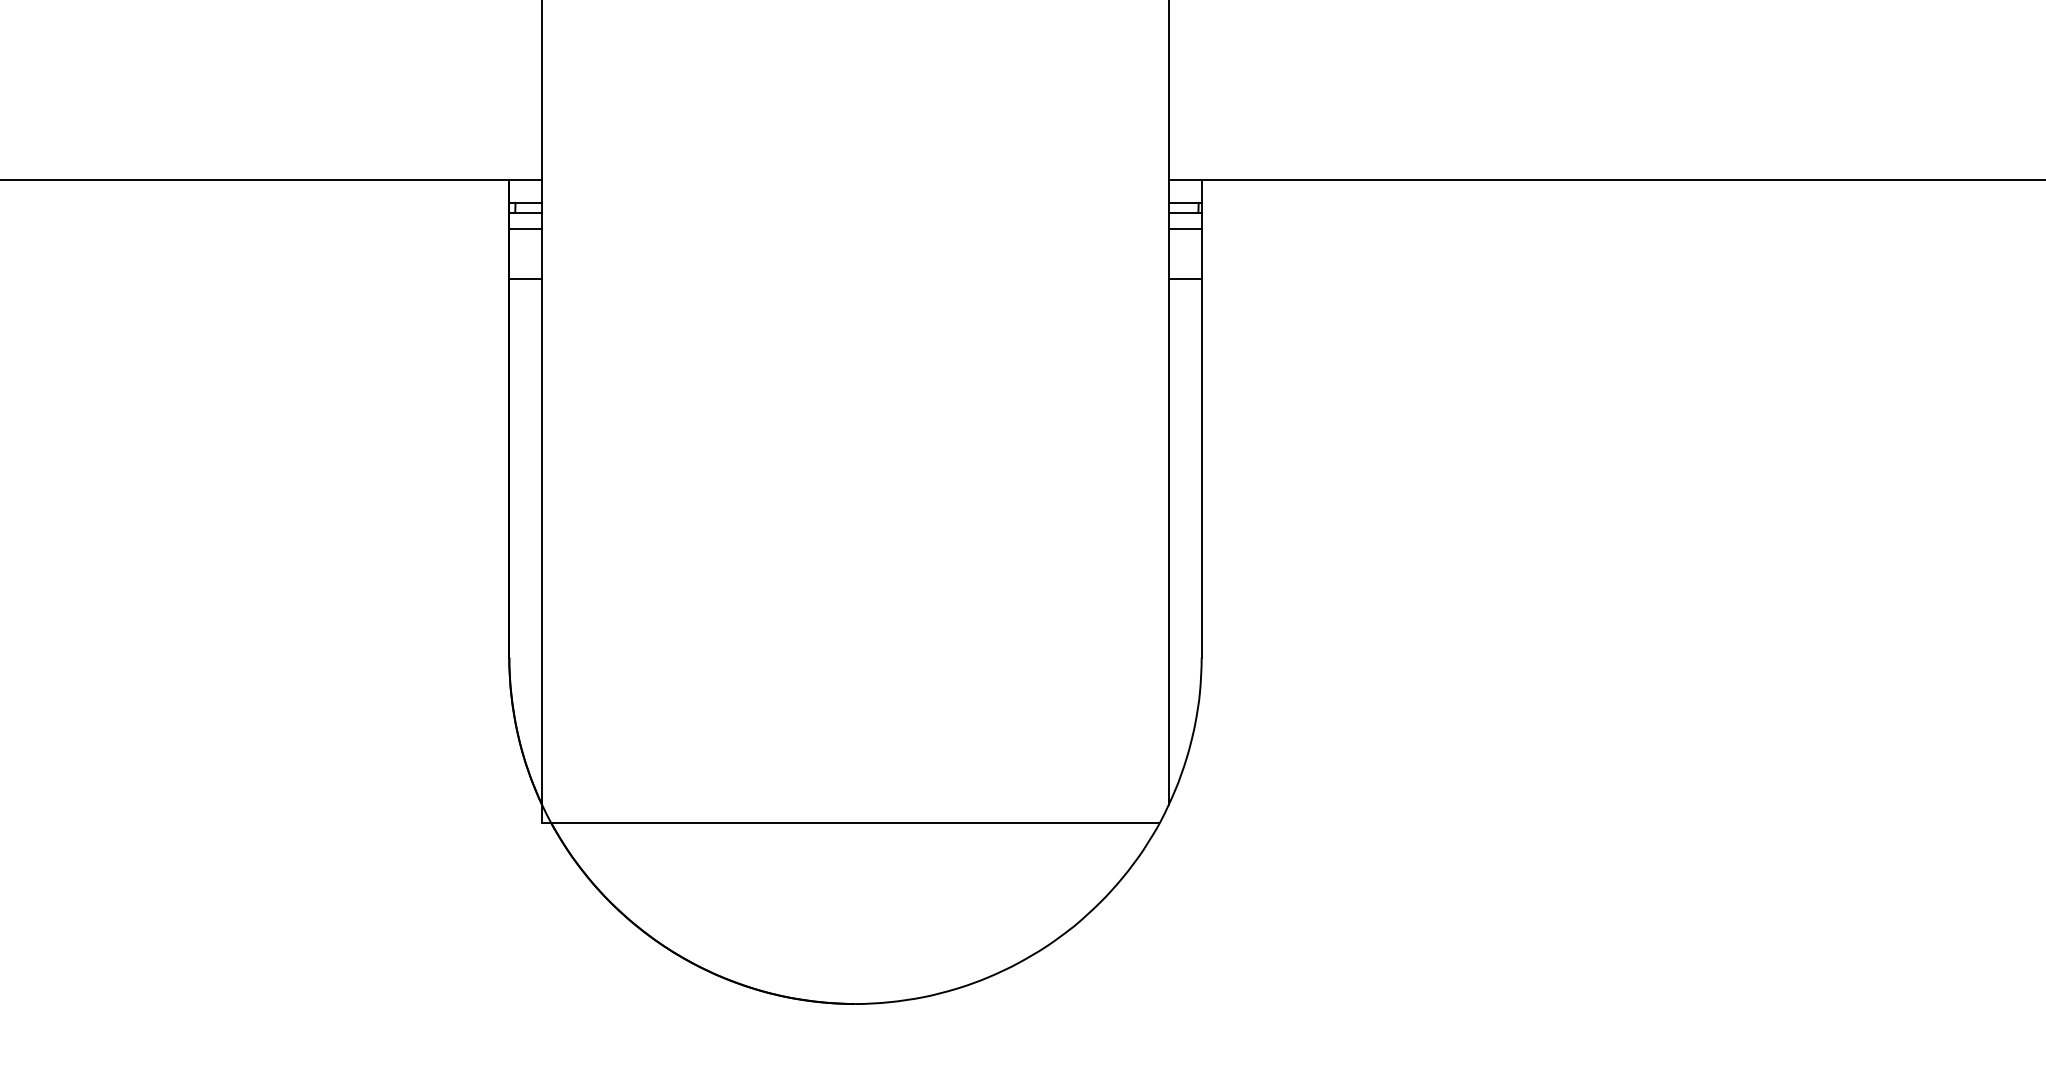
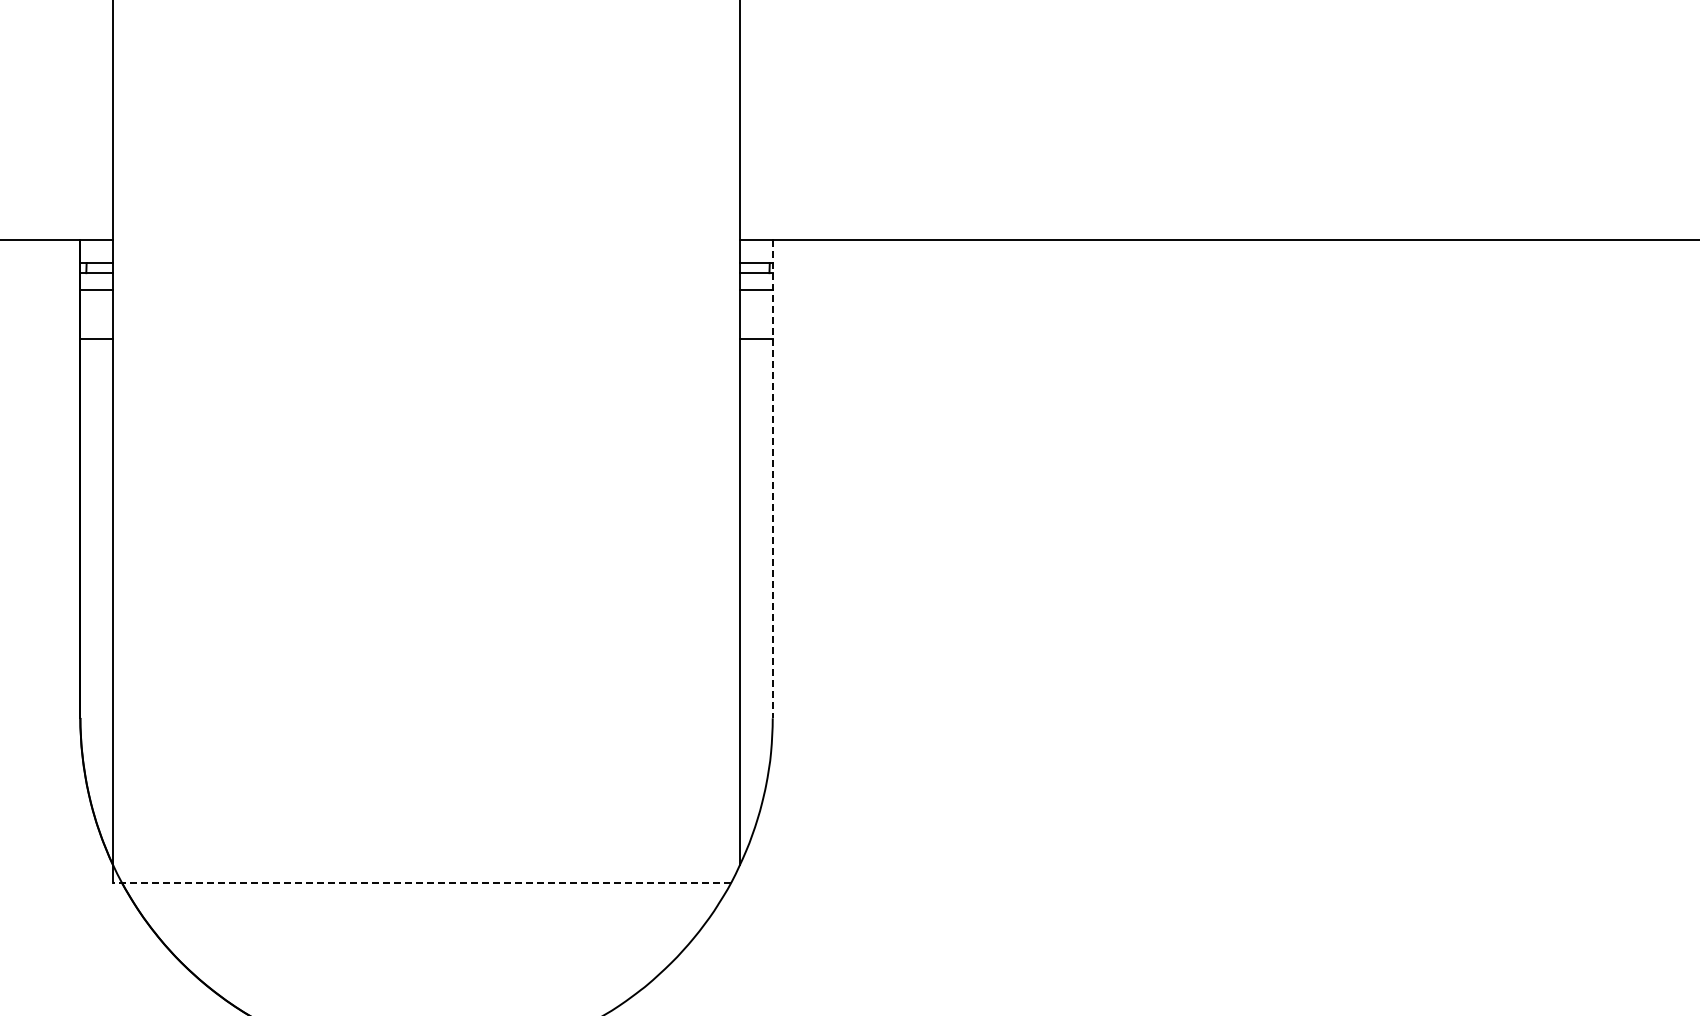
line: (1201, 419) -> (772, 479), solid -> dashed
line: (850, 822) -> (421, 882), solid -> dashed

